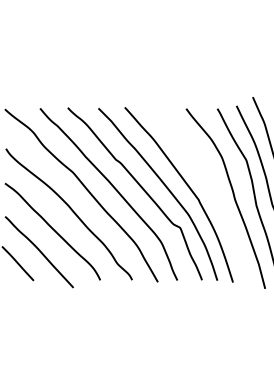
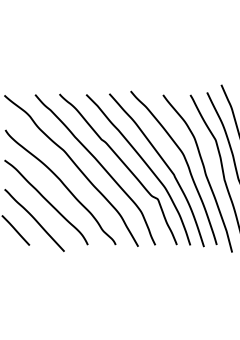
curve: (212, 186) -> (186, 163), added

